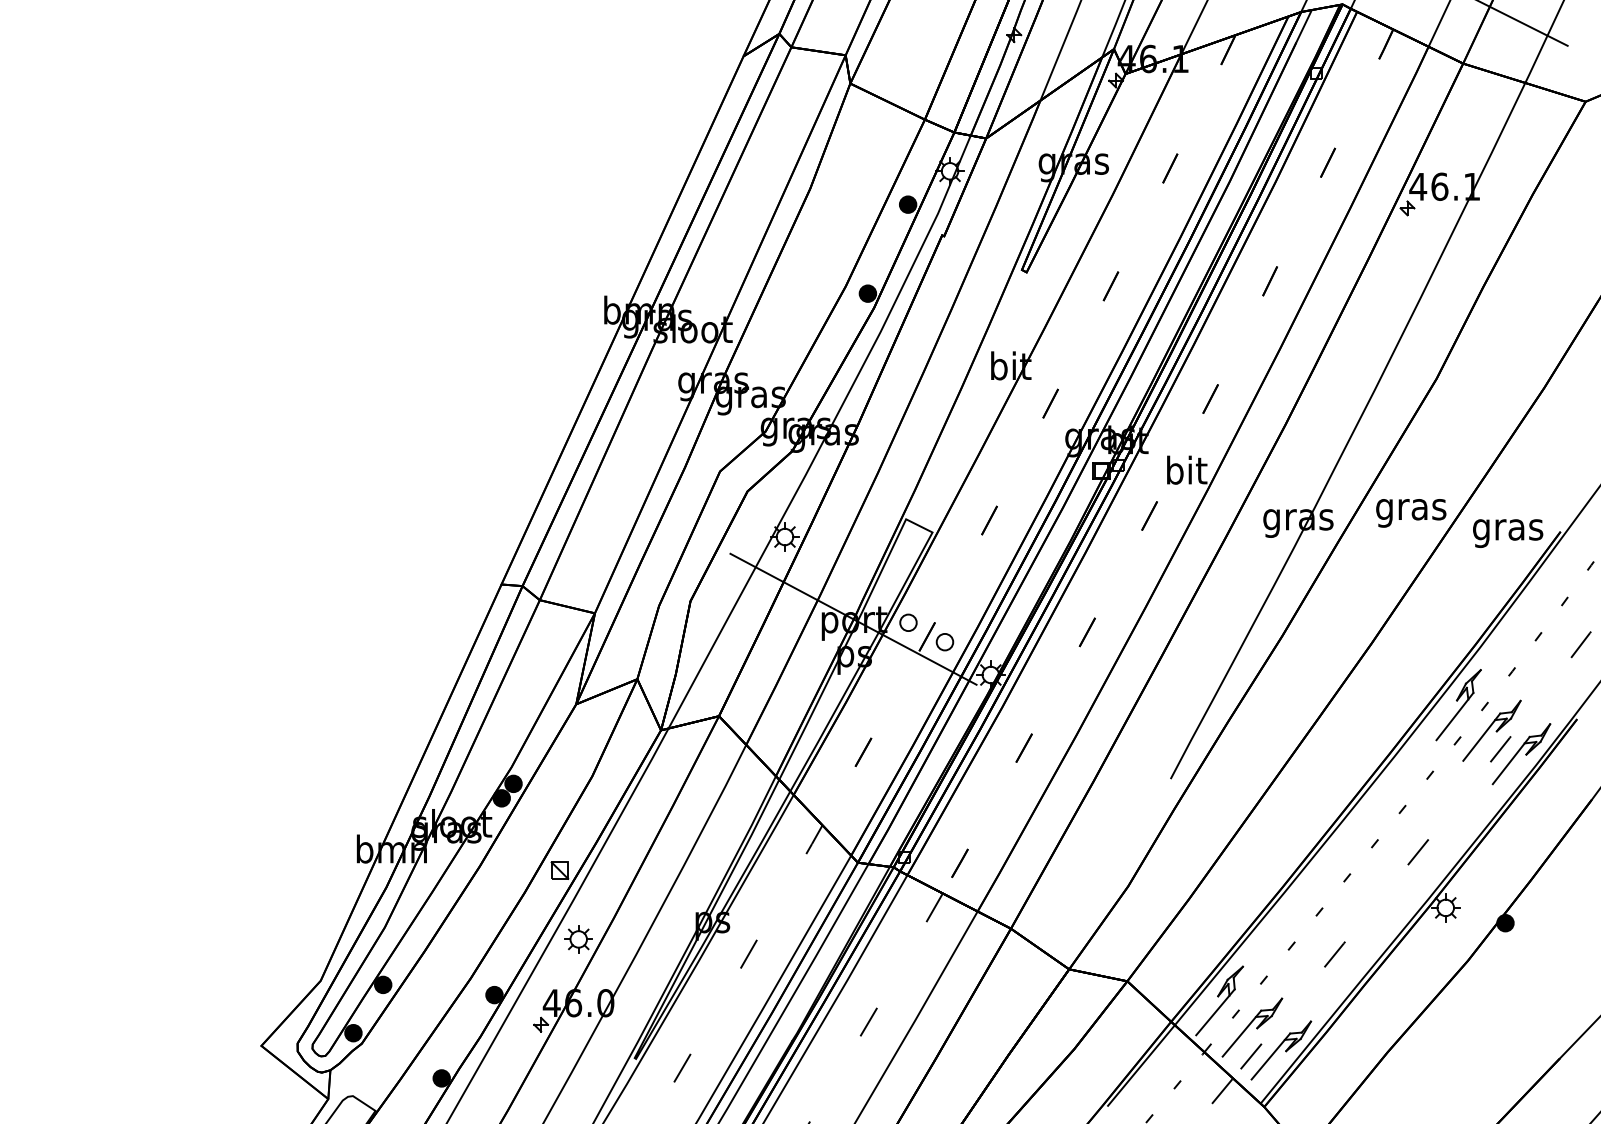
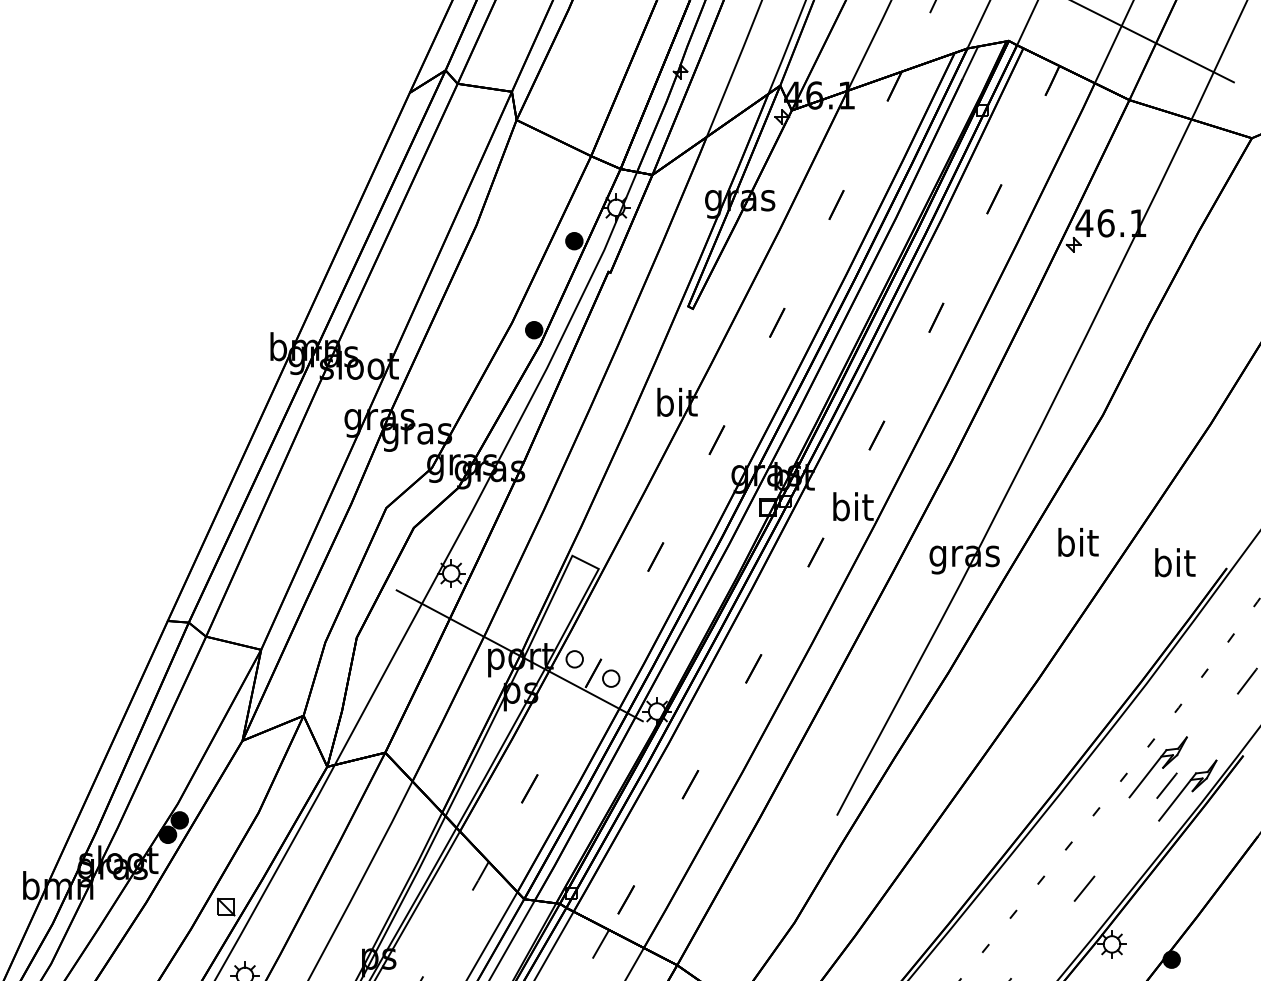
text: (1411, 509) -> (1077, 546), gras -> bit
text: (1508, 529) -> (1174, 566), gras -> bit
part: (1458, 705) -> (1124, 742), removed

